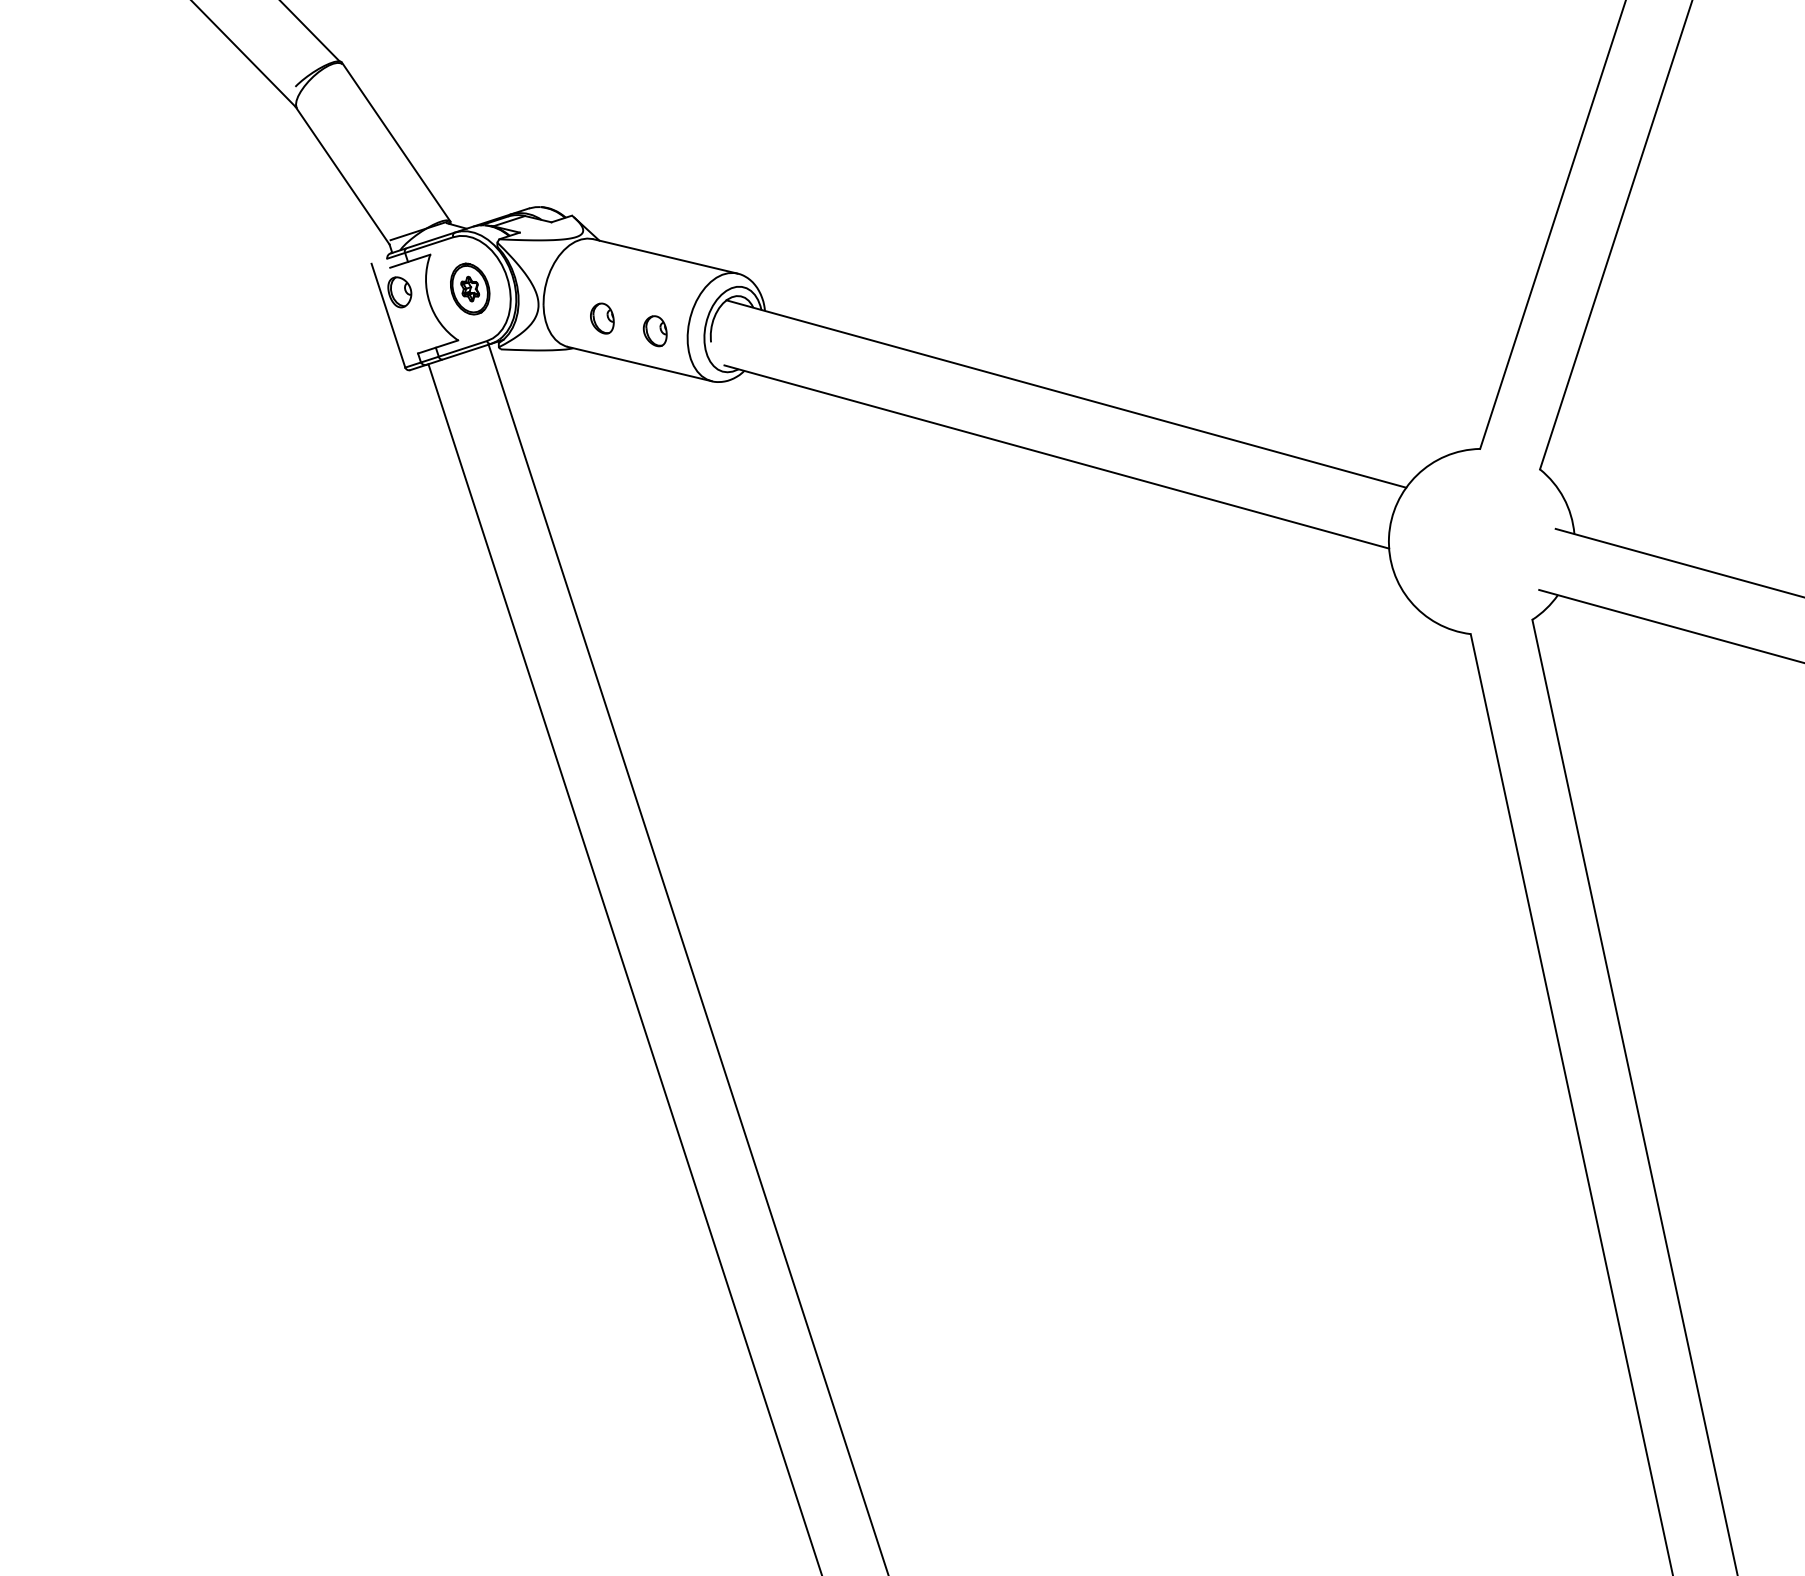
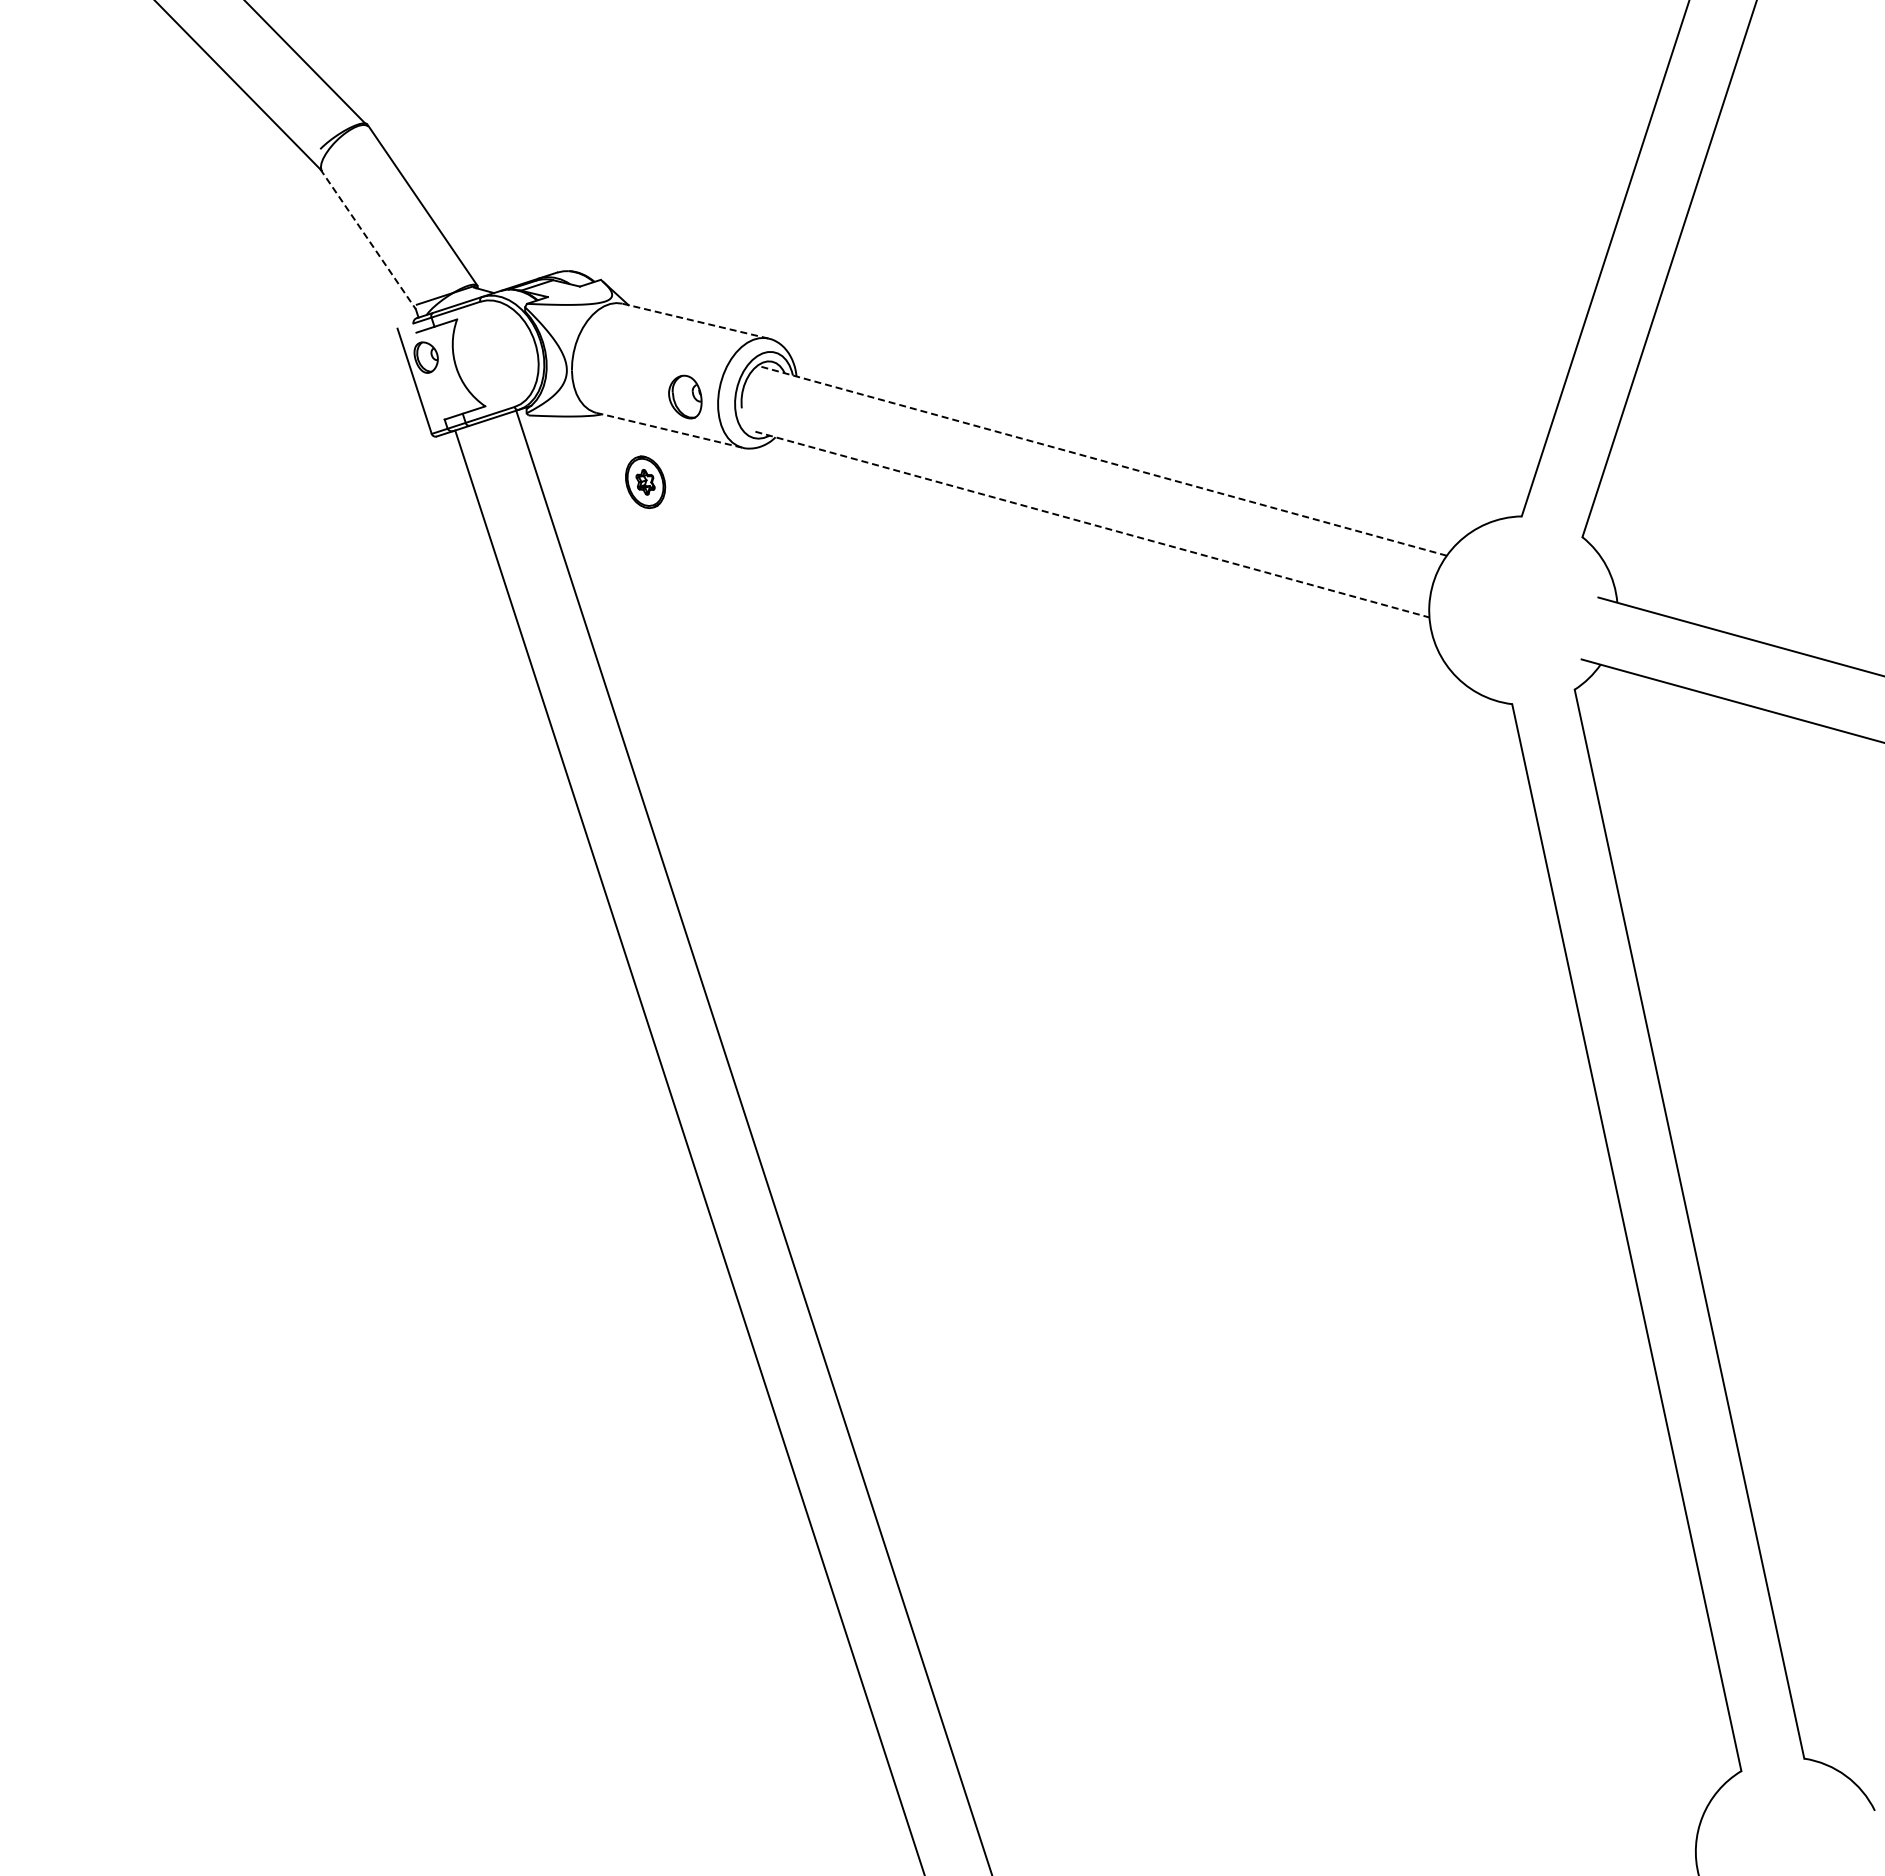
line: (342, 175) -> (368, 239), solid -> dashed
line: (665, 256) -> (695, 321), solid -> dashed
part: (470, 289) -> (645, 482), moved
part: (602, 318) -> (631, 384), removed
part: (654, 330) -> (684, 396), size x1.4
line: (639, 364) -> (669, 430), solid -> dashed
line: (1066, 393) -> (1102, 460), solid -> dashed
line: (1056, 456) -> (1092, 524), solid -> dashed

